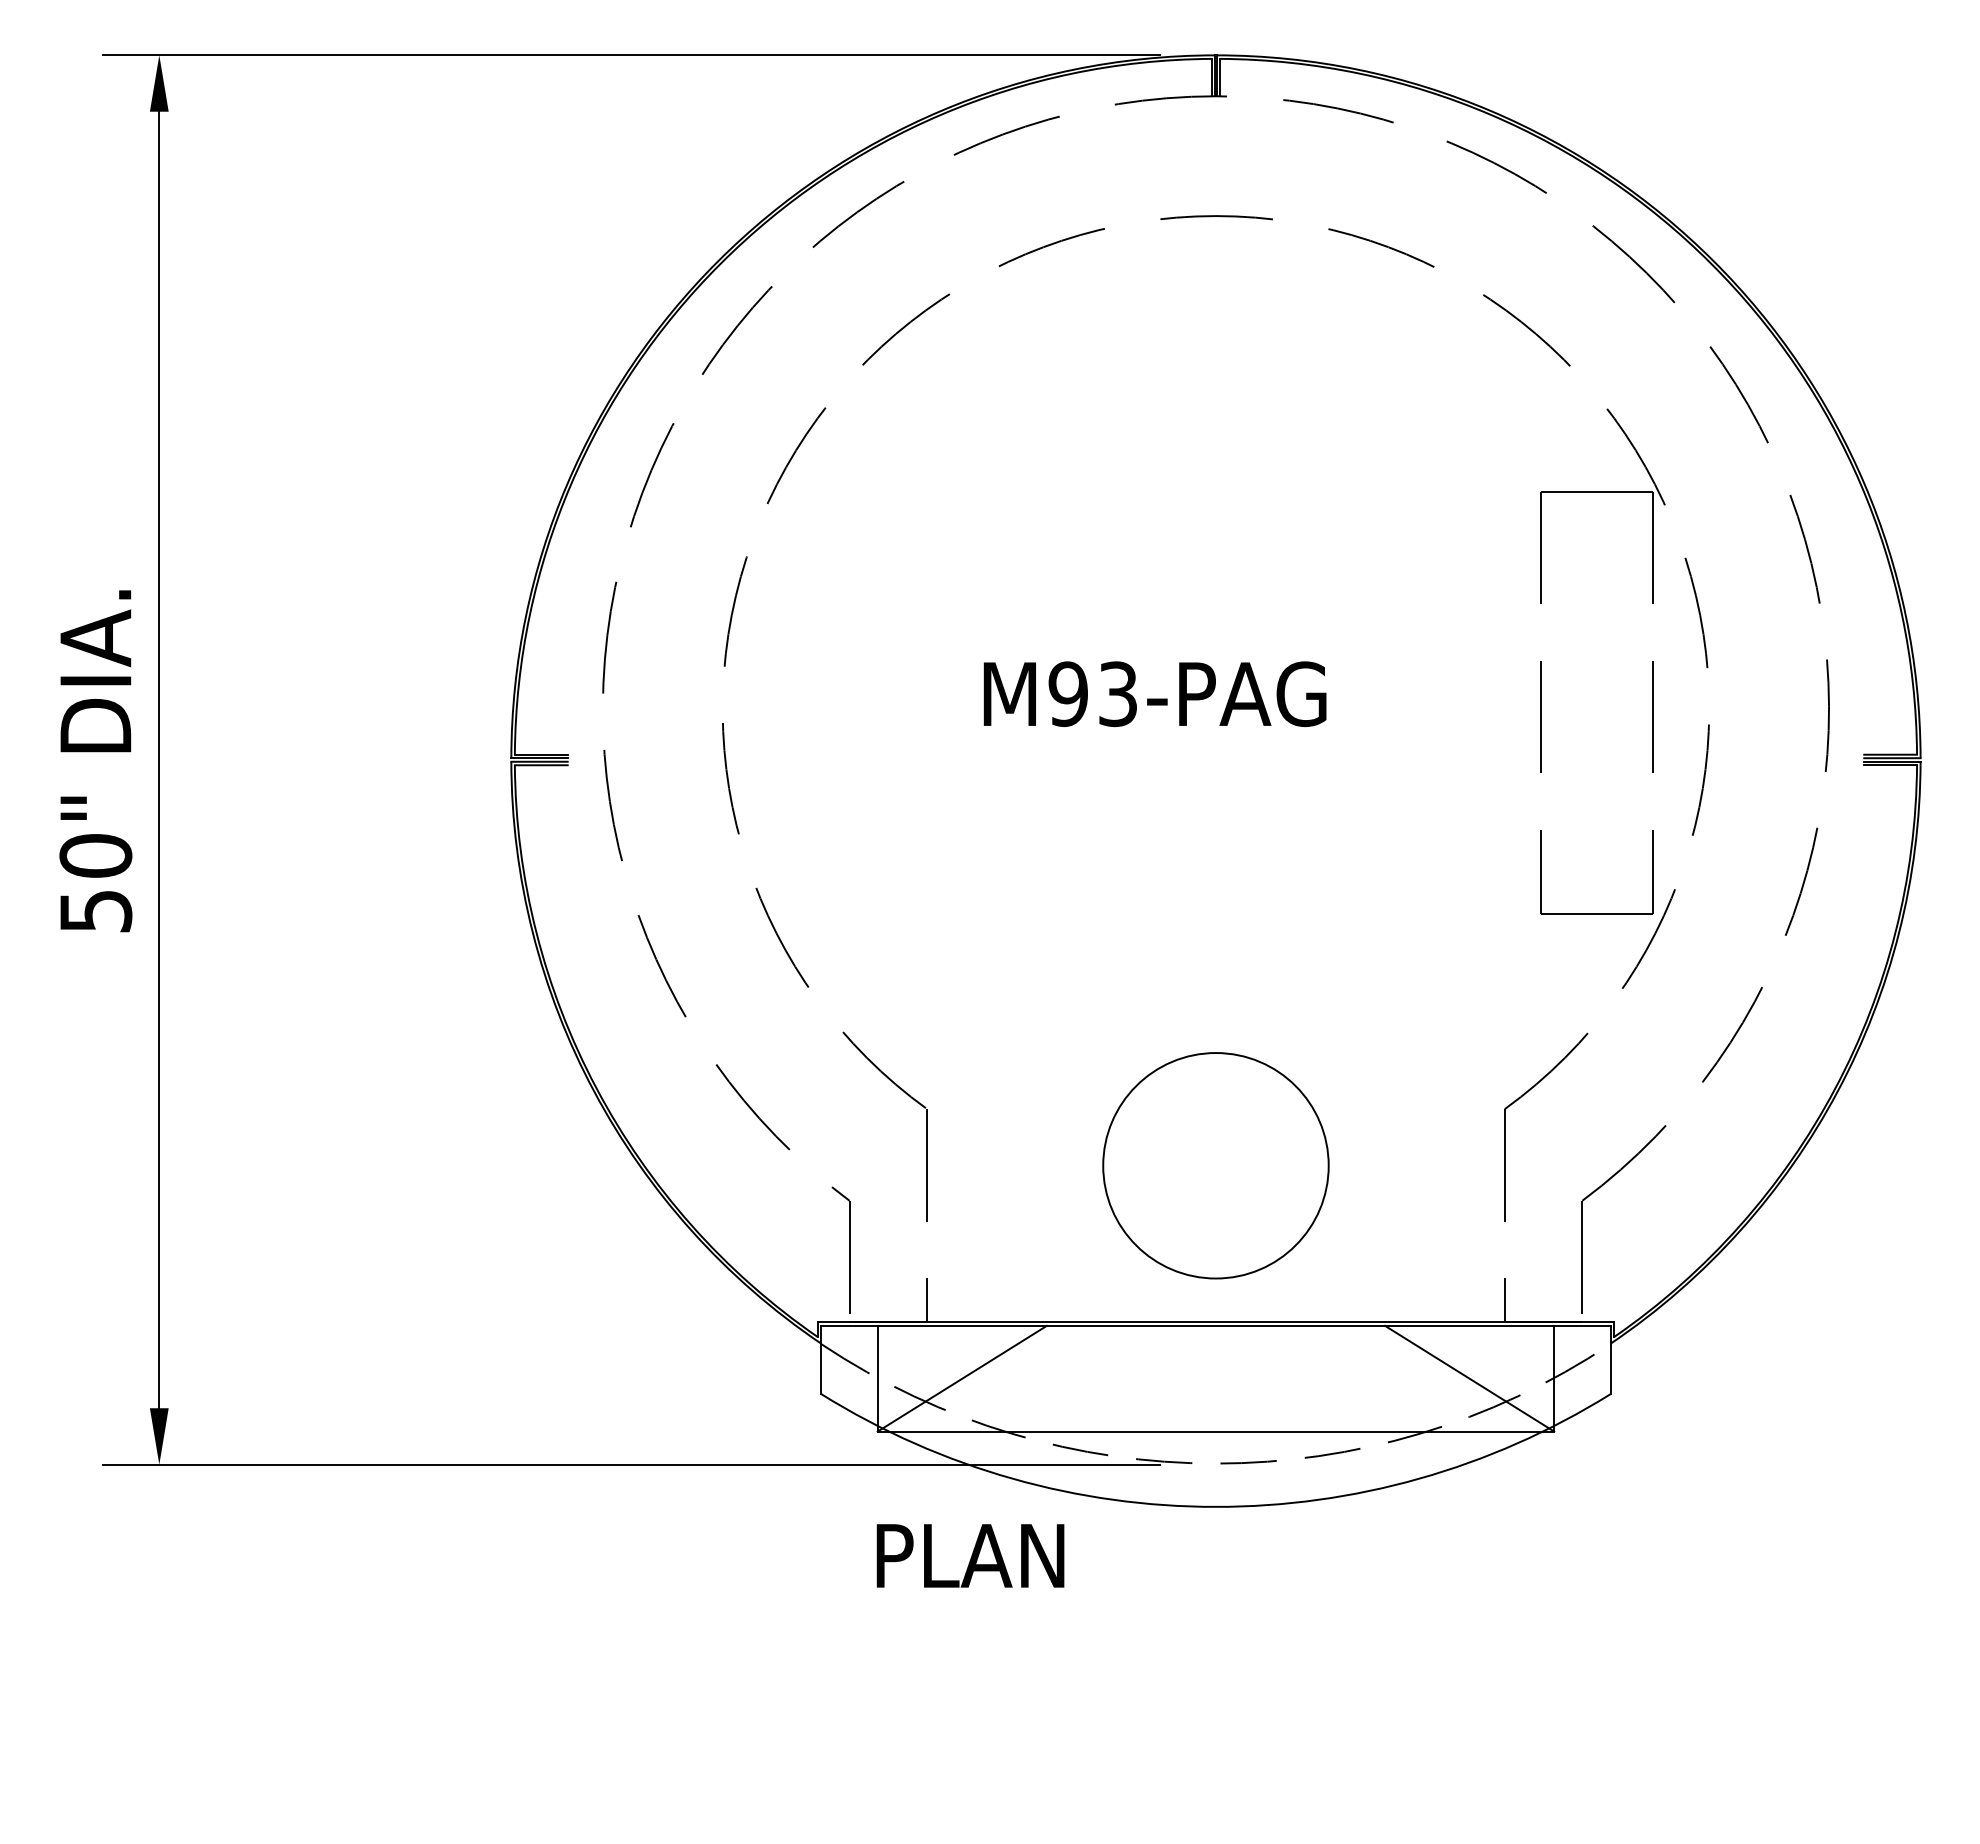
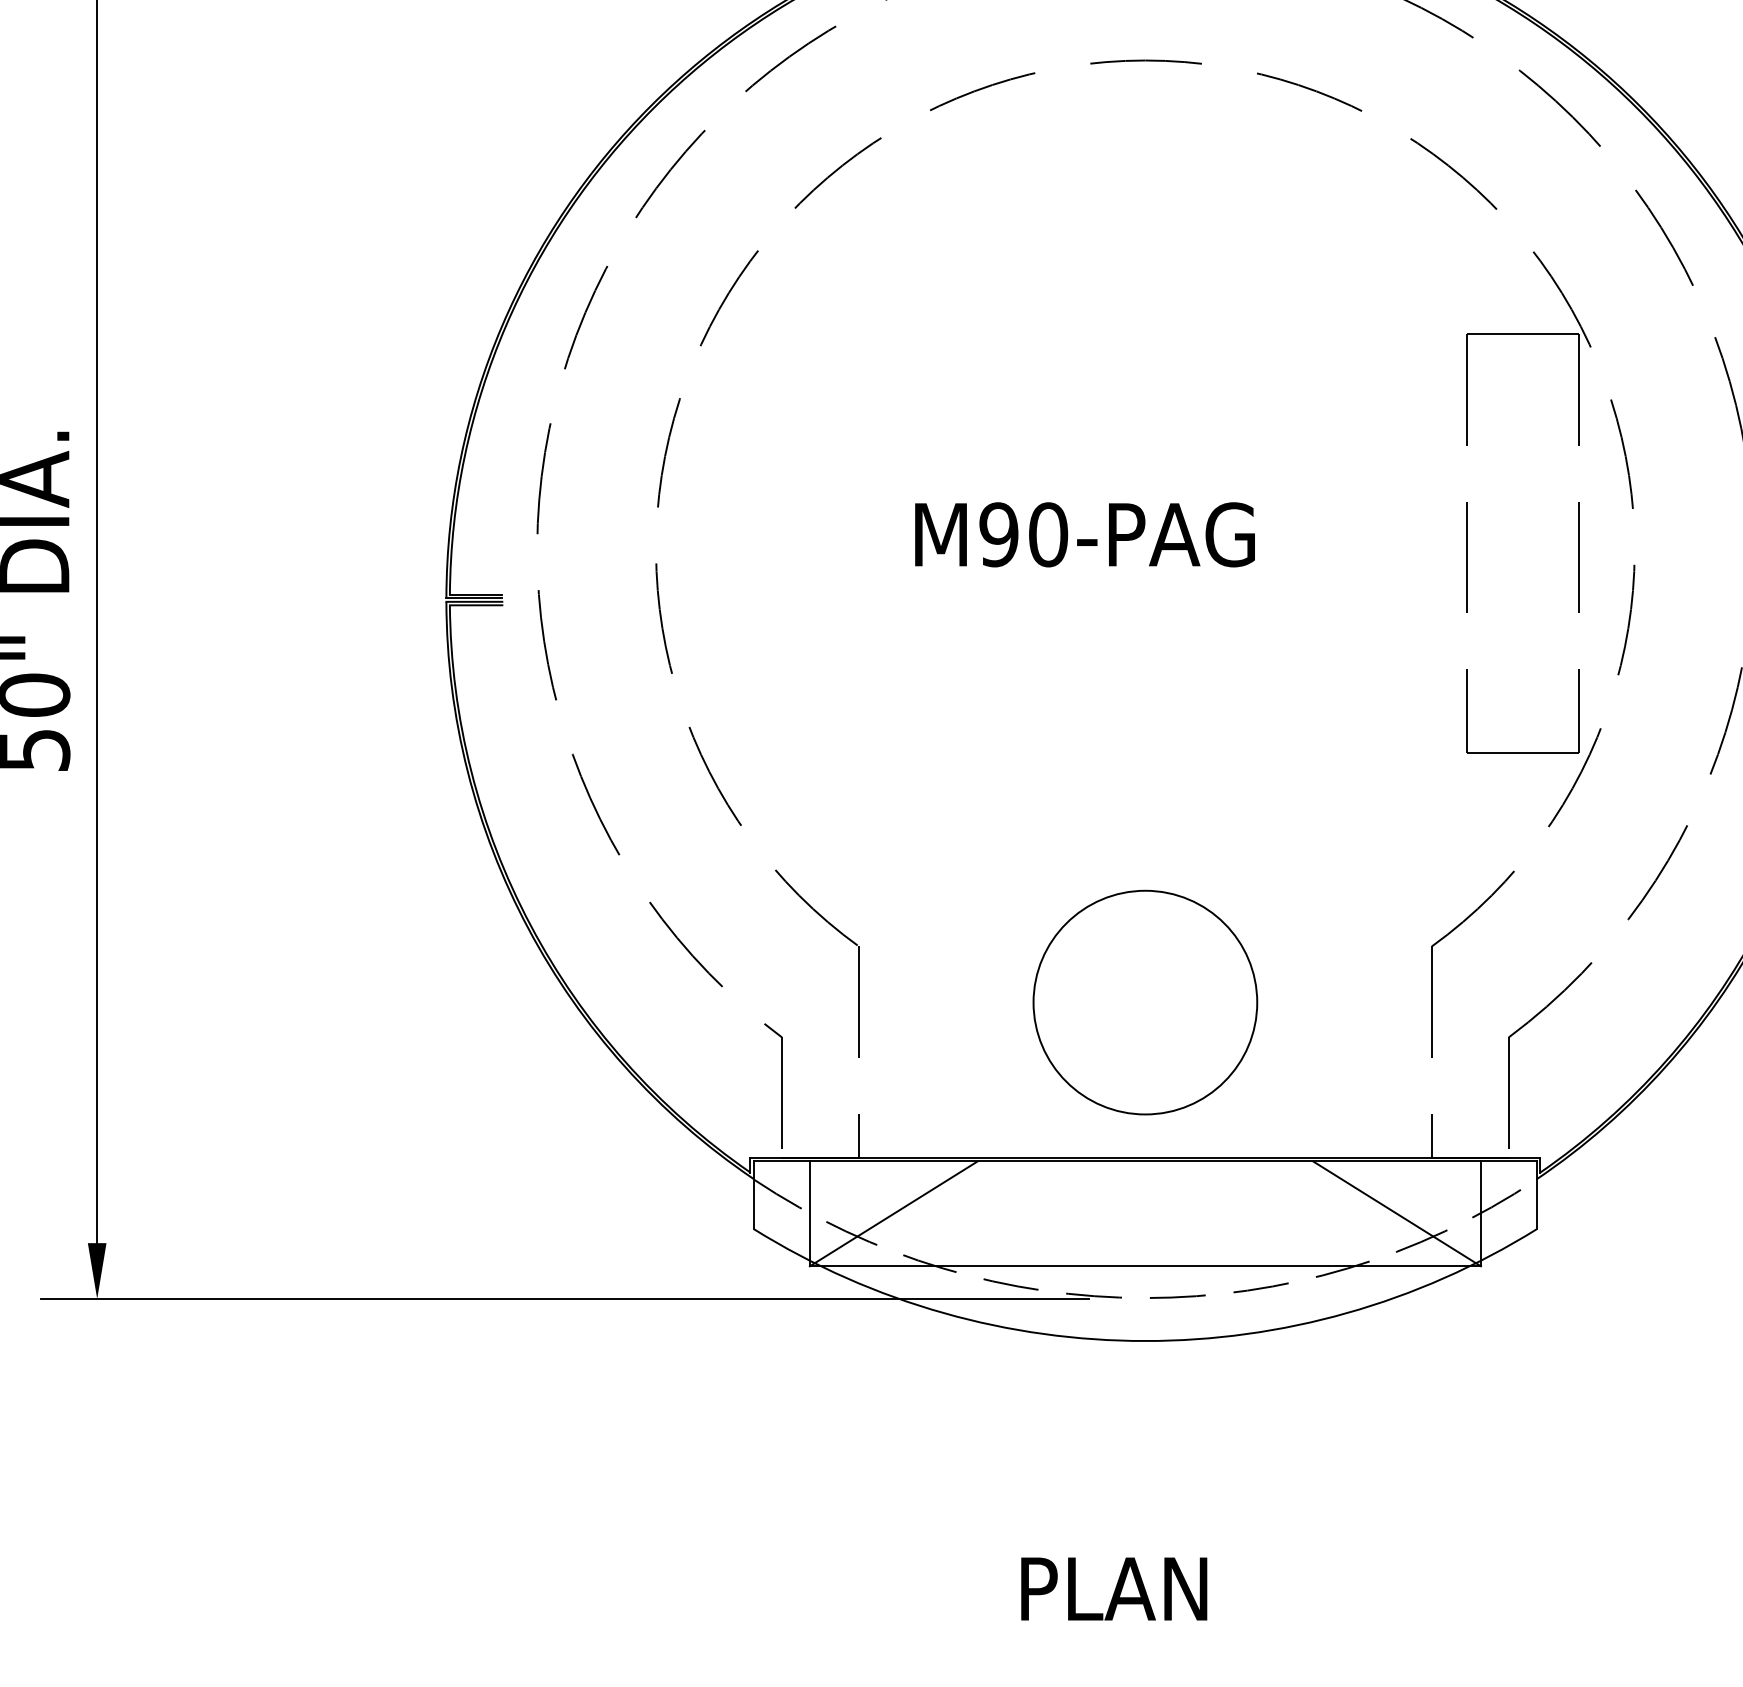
text: (1117, 694) -> (1047, 535), M93-PAG -> M90-PAG
text: (970, 1555) -> (1114, 1588), moved

